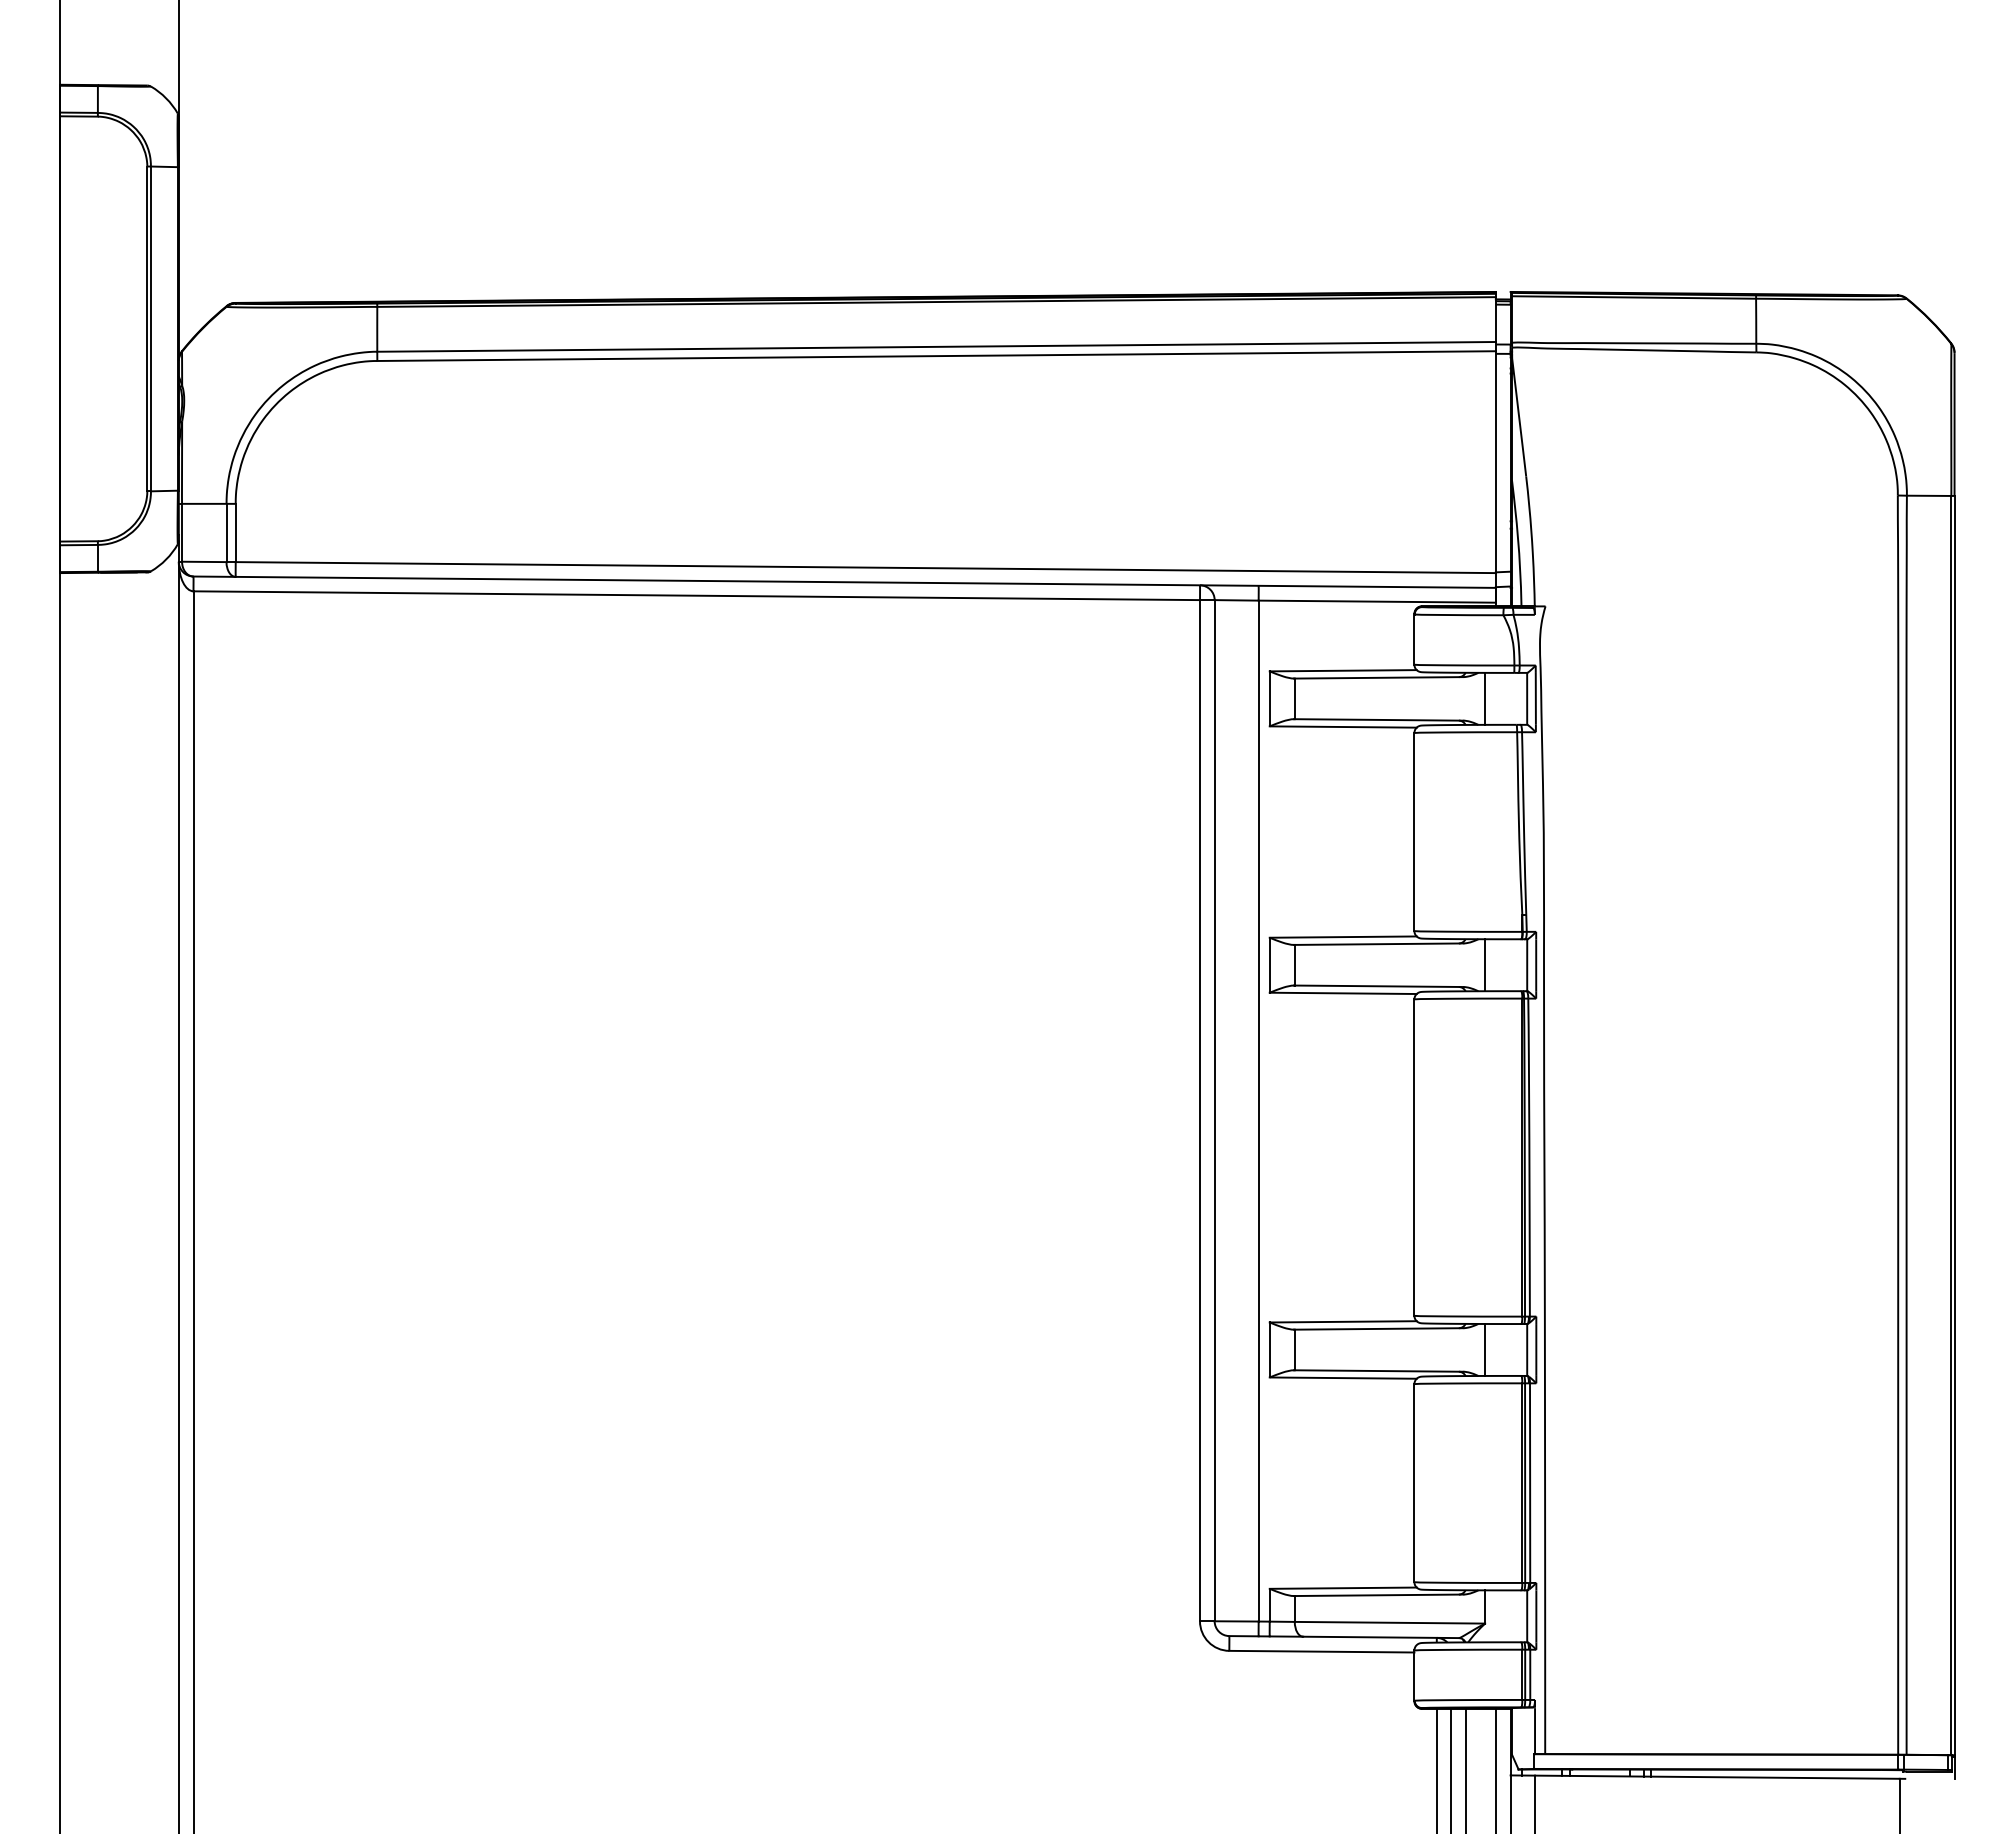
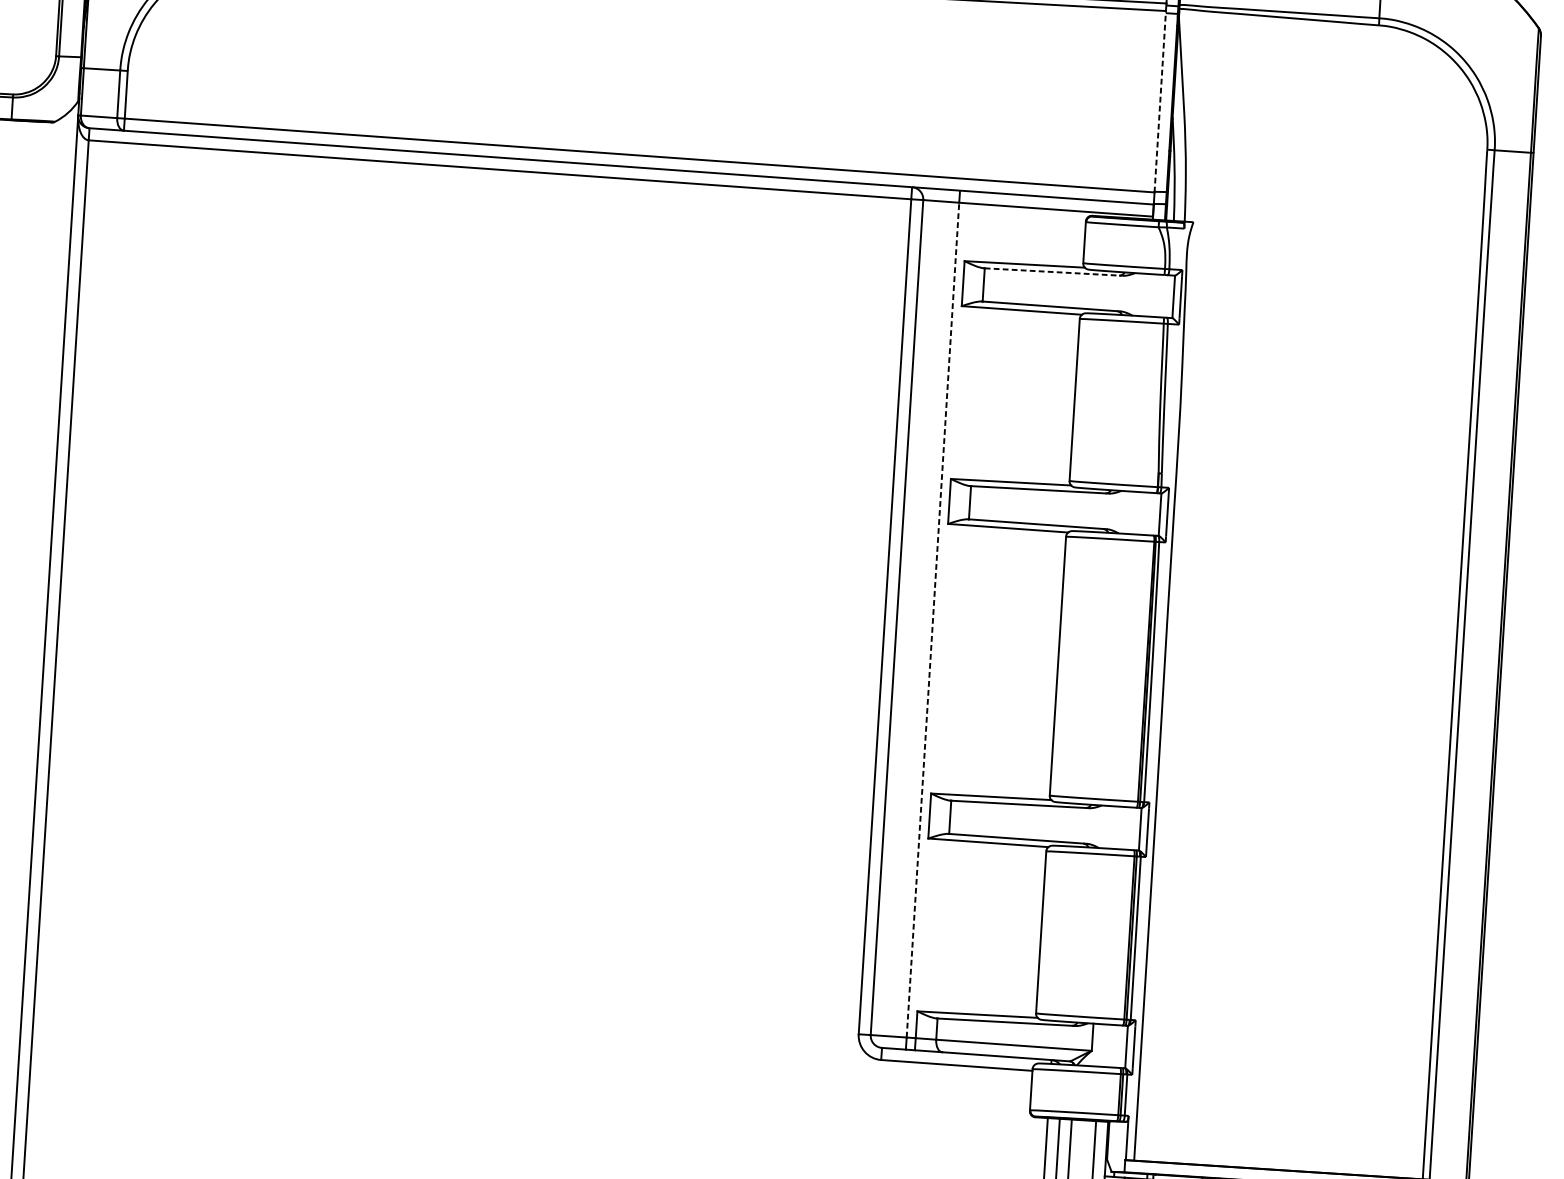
line: (1495, 462) -> (1159, 101), solid -> dashed
line: (1379, 677) -> (1054, 271), solid -> dashed
line: (1485, 698) -> (1139, 294), removed
line: (1485, 965) -> (1125, 512), removed
line: (1258, 1110) -> (932, 619), solid -> dashed
line: (1485, 1349) -> (1106, 826), removed

